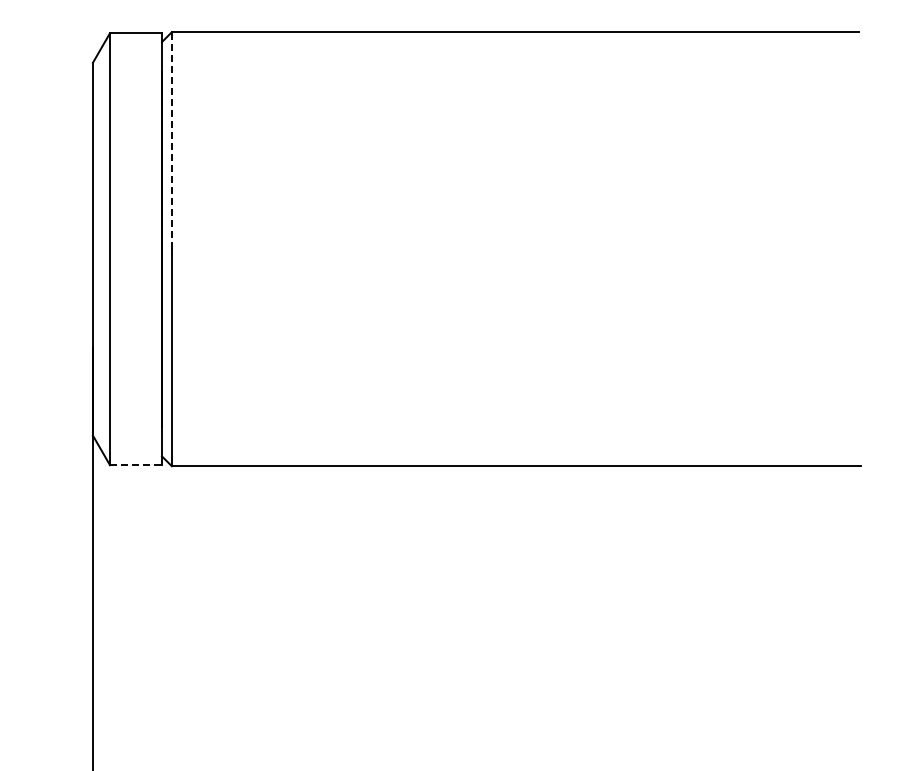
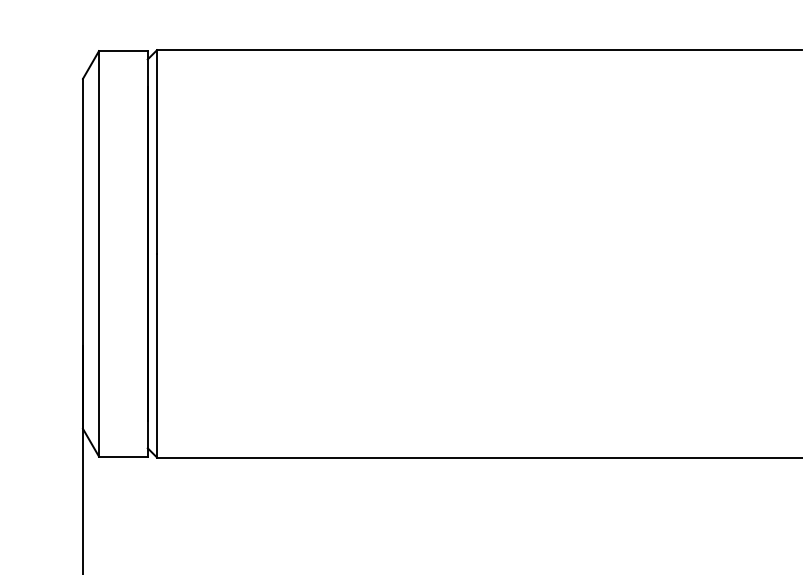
line: (171, 140) -> (156, 151), dashed -> solid
line: (136, 465) -> (123, 456), dashed -> solid

